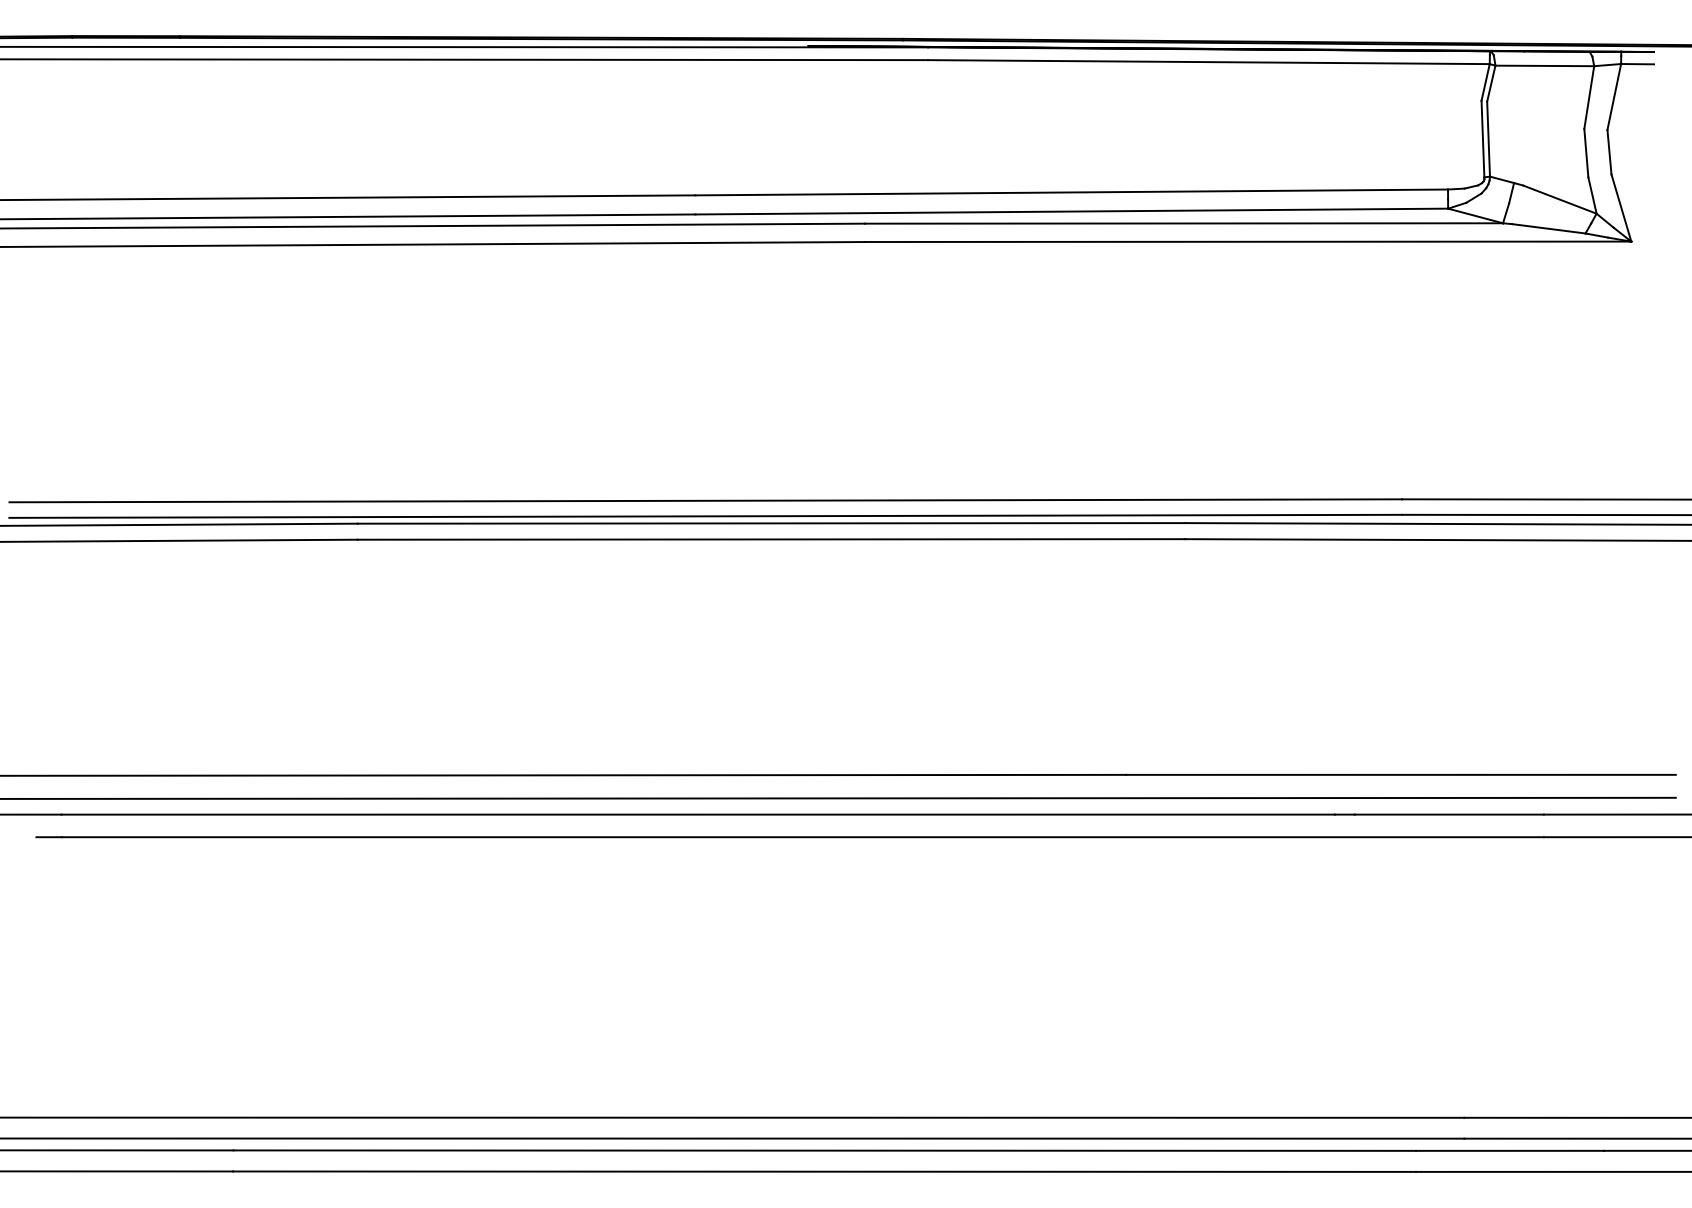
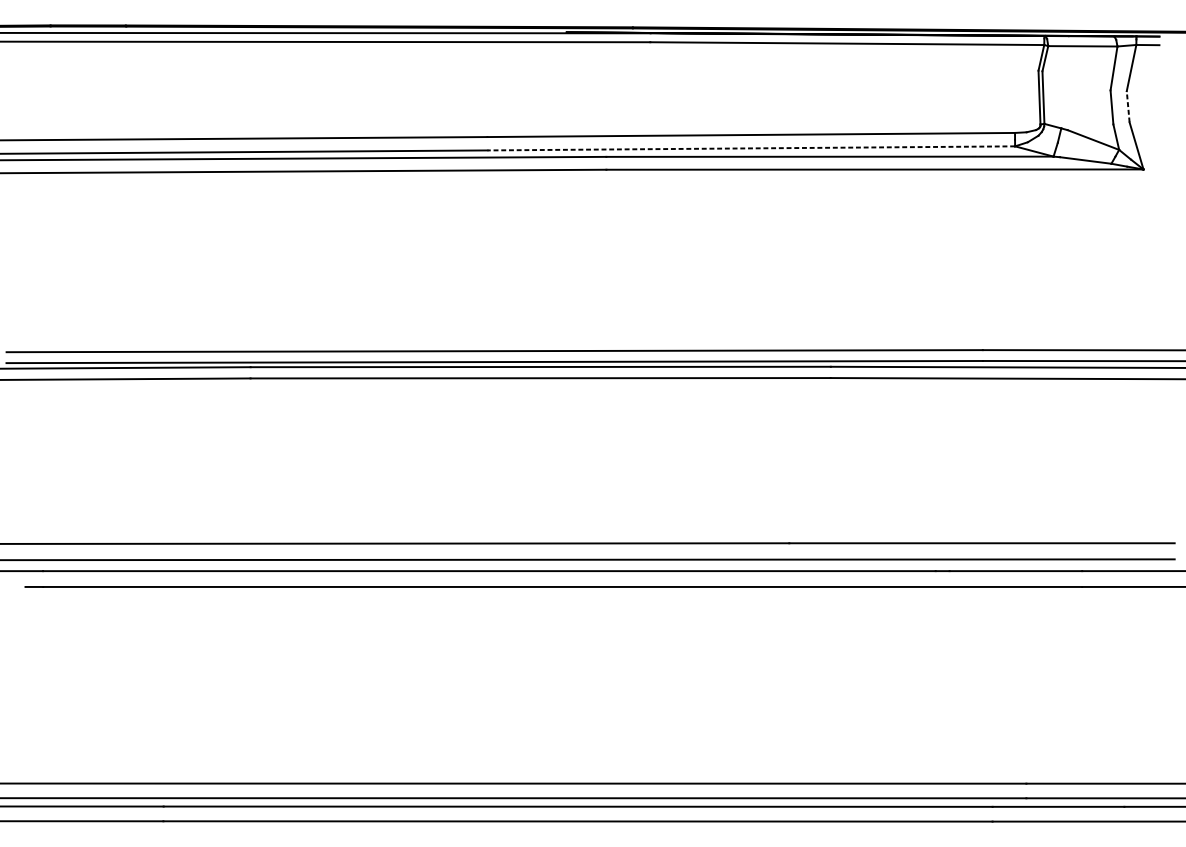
line: (1609, 151) -> (1128, 106), solid -> dashed
line: (1071, 211) -> (751, 148), solid -> dashed

